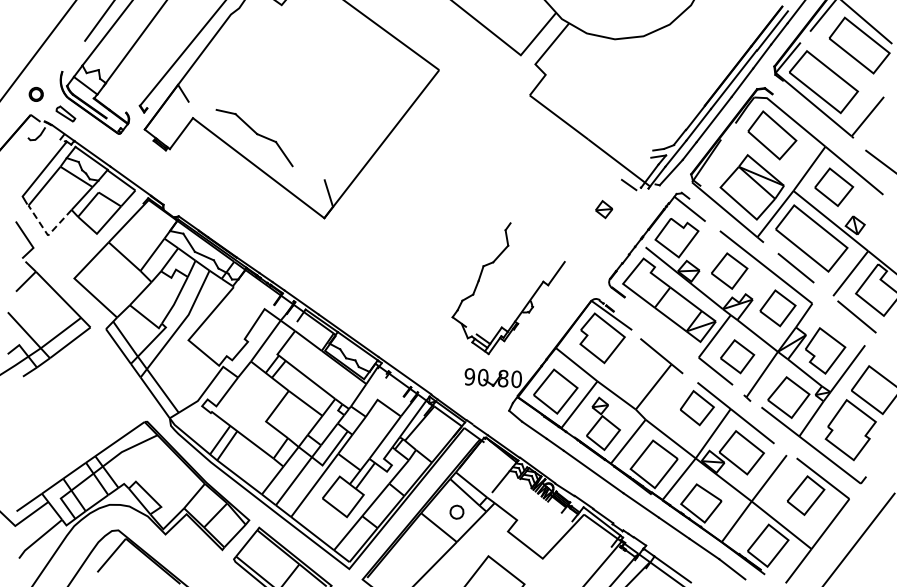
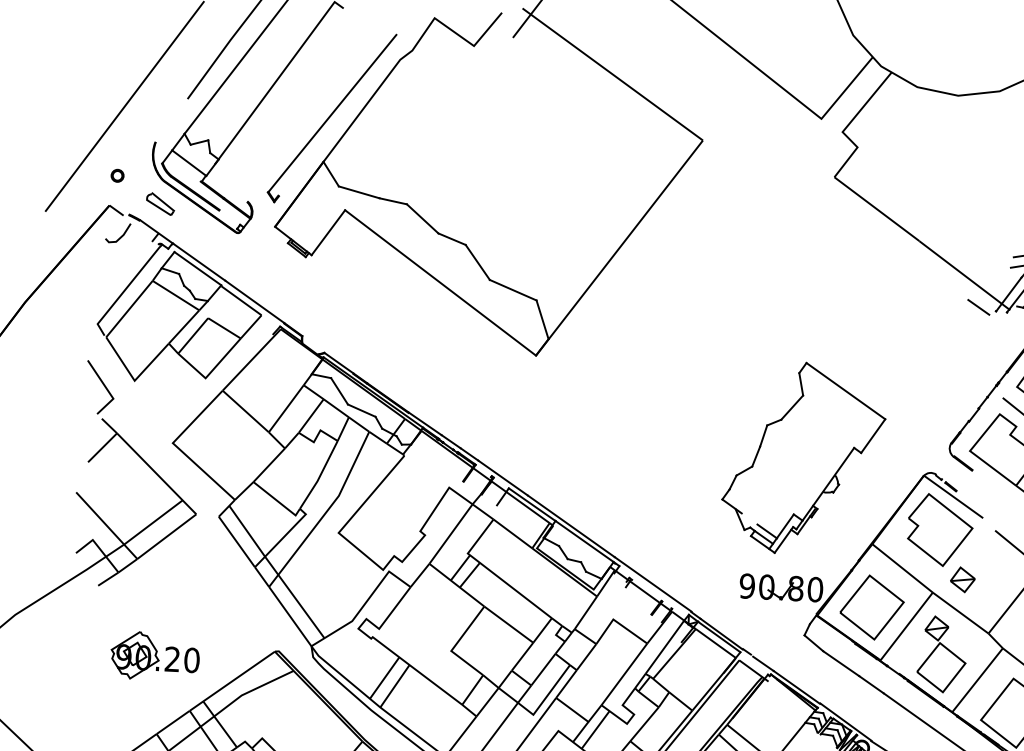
part: (36, 94) -> (117, 175), size x0.62
line: (202, 105) -> (358, 191), added
line: (308, 173) -> (512, 290), added
part: (604, 209) -> (963, 579), moved
line: (48, 235) -> (135, 380), dashed -> solid
line: (537, 242) -> (845, 390), added
part: (61, 424) -> (154, 655), added

